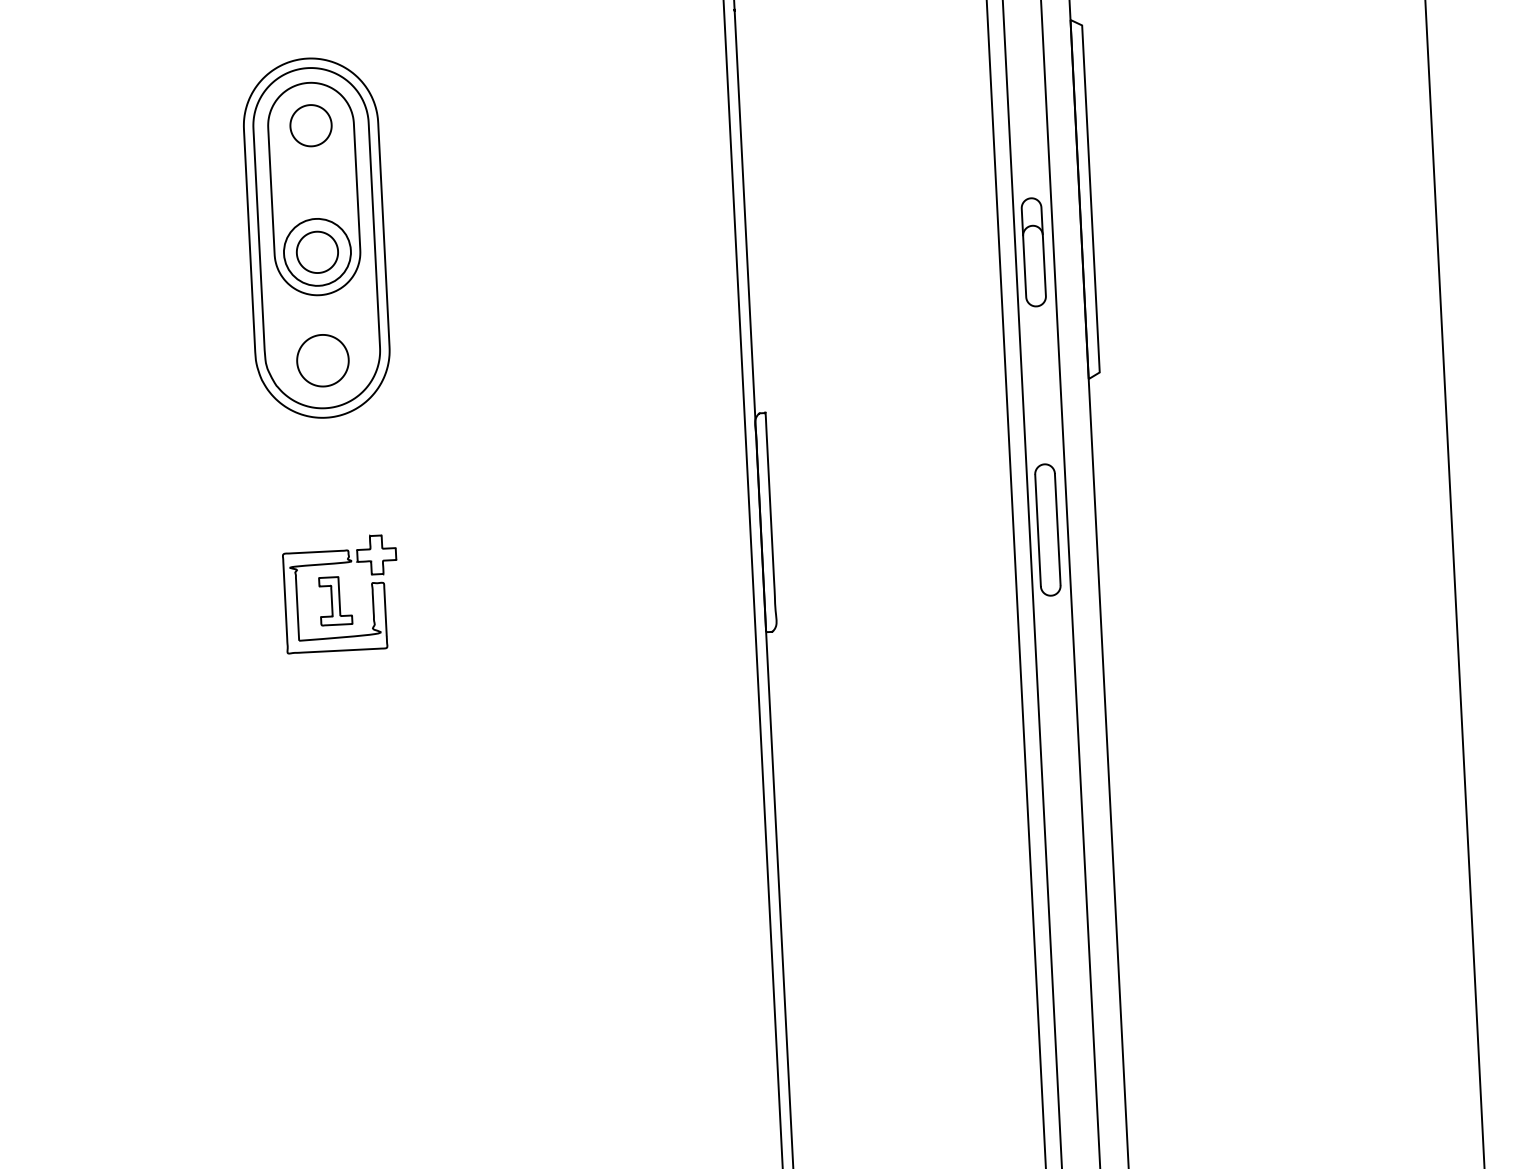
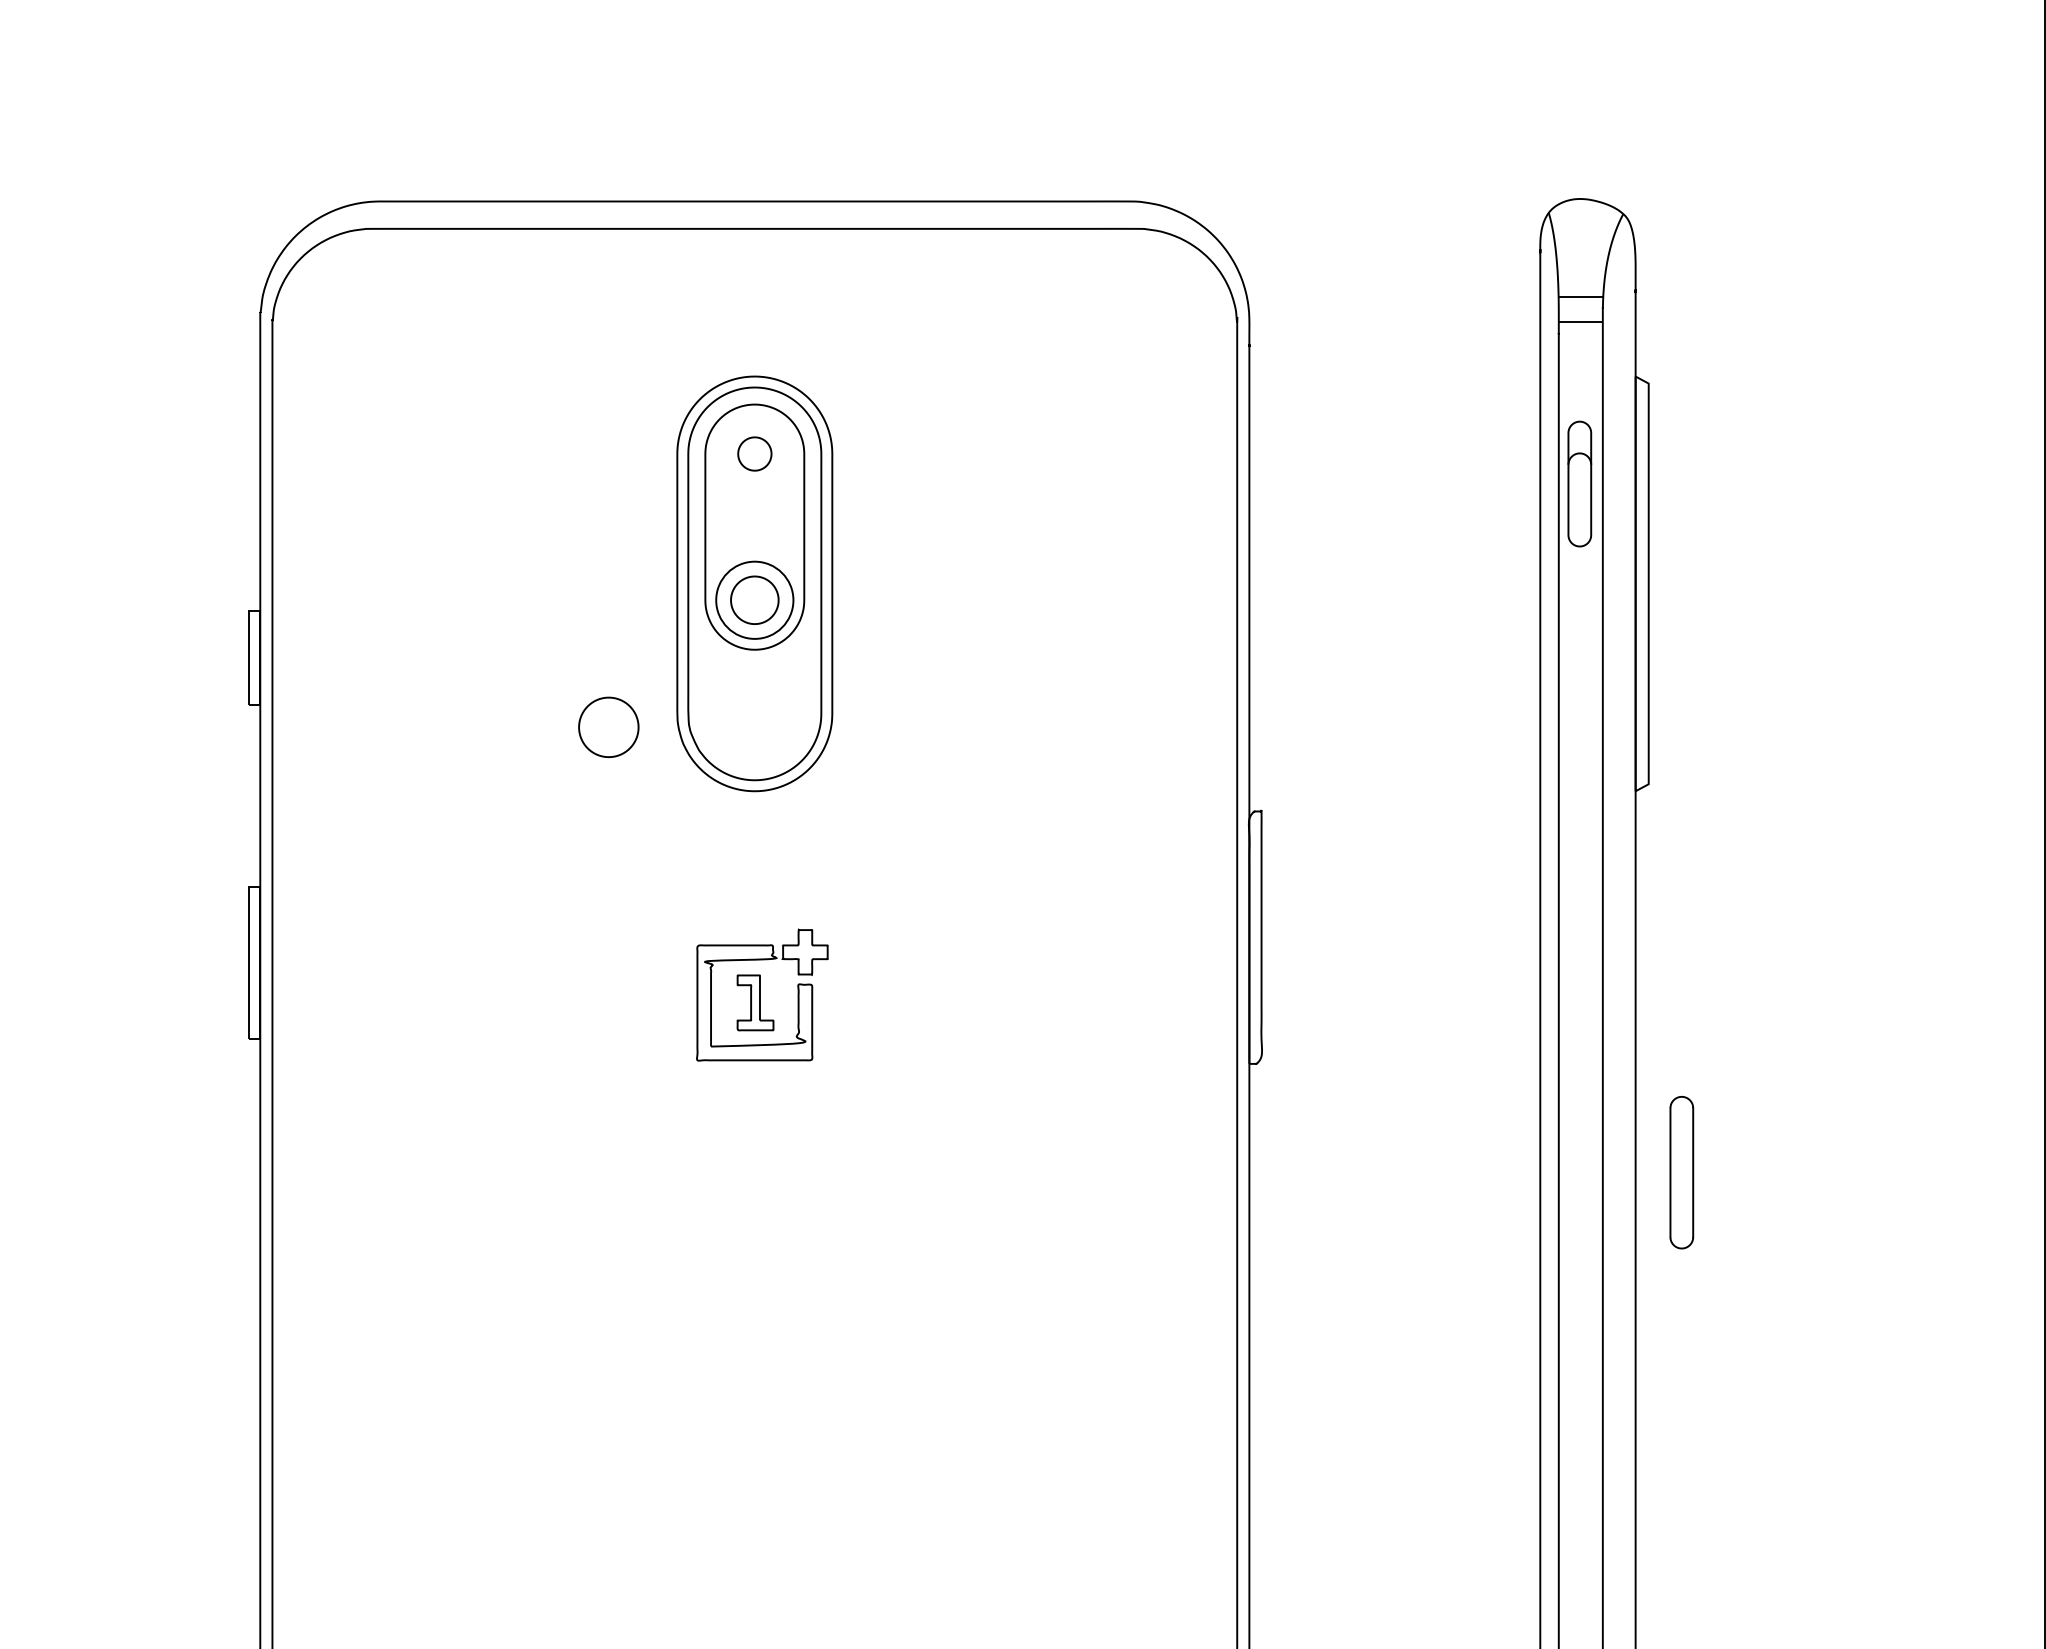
part: (310, 125) -> (754, 453), size x0.7
part: (1033, 251) -> (1579, 483), moved
part: (322, 359) -> (608, 726), moved
part: (1047, 529) -> (1681, 1172), moved

